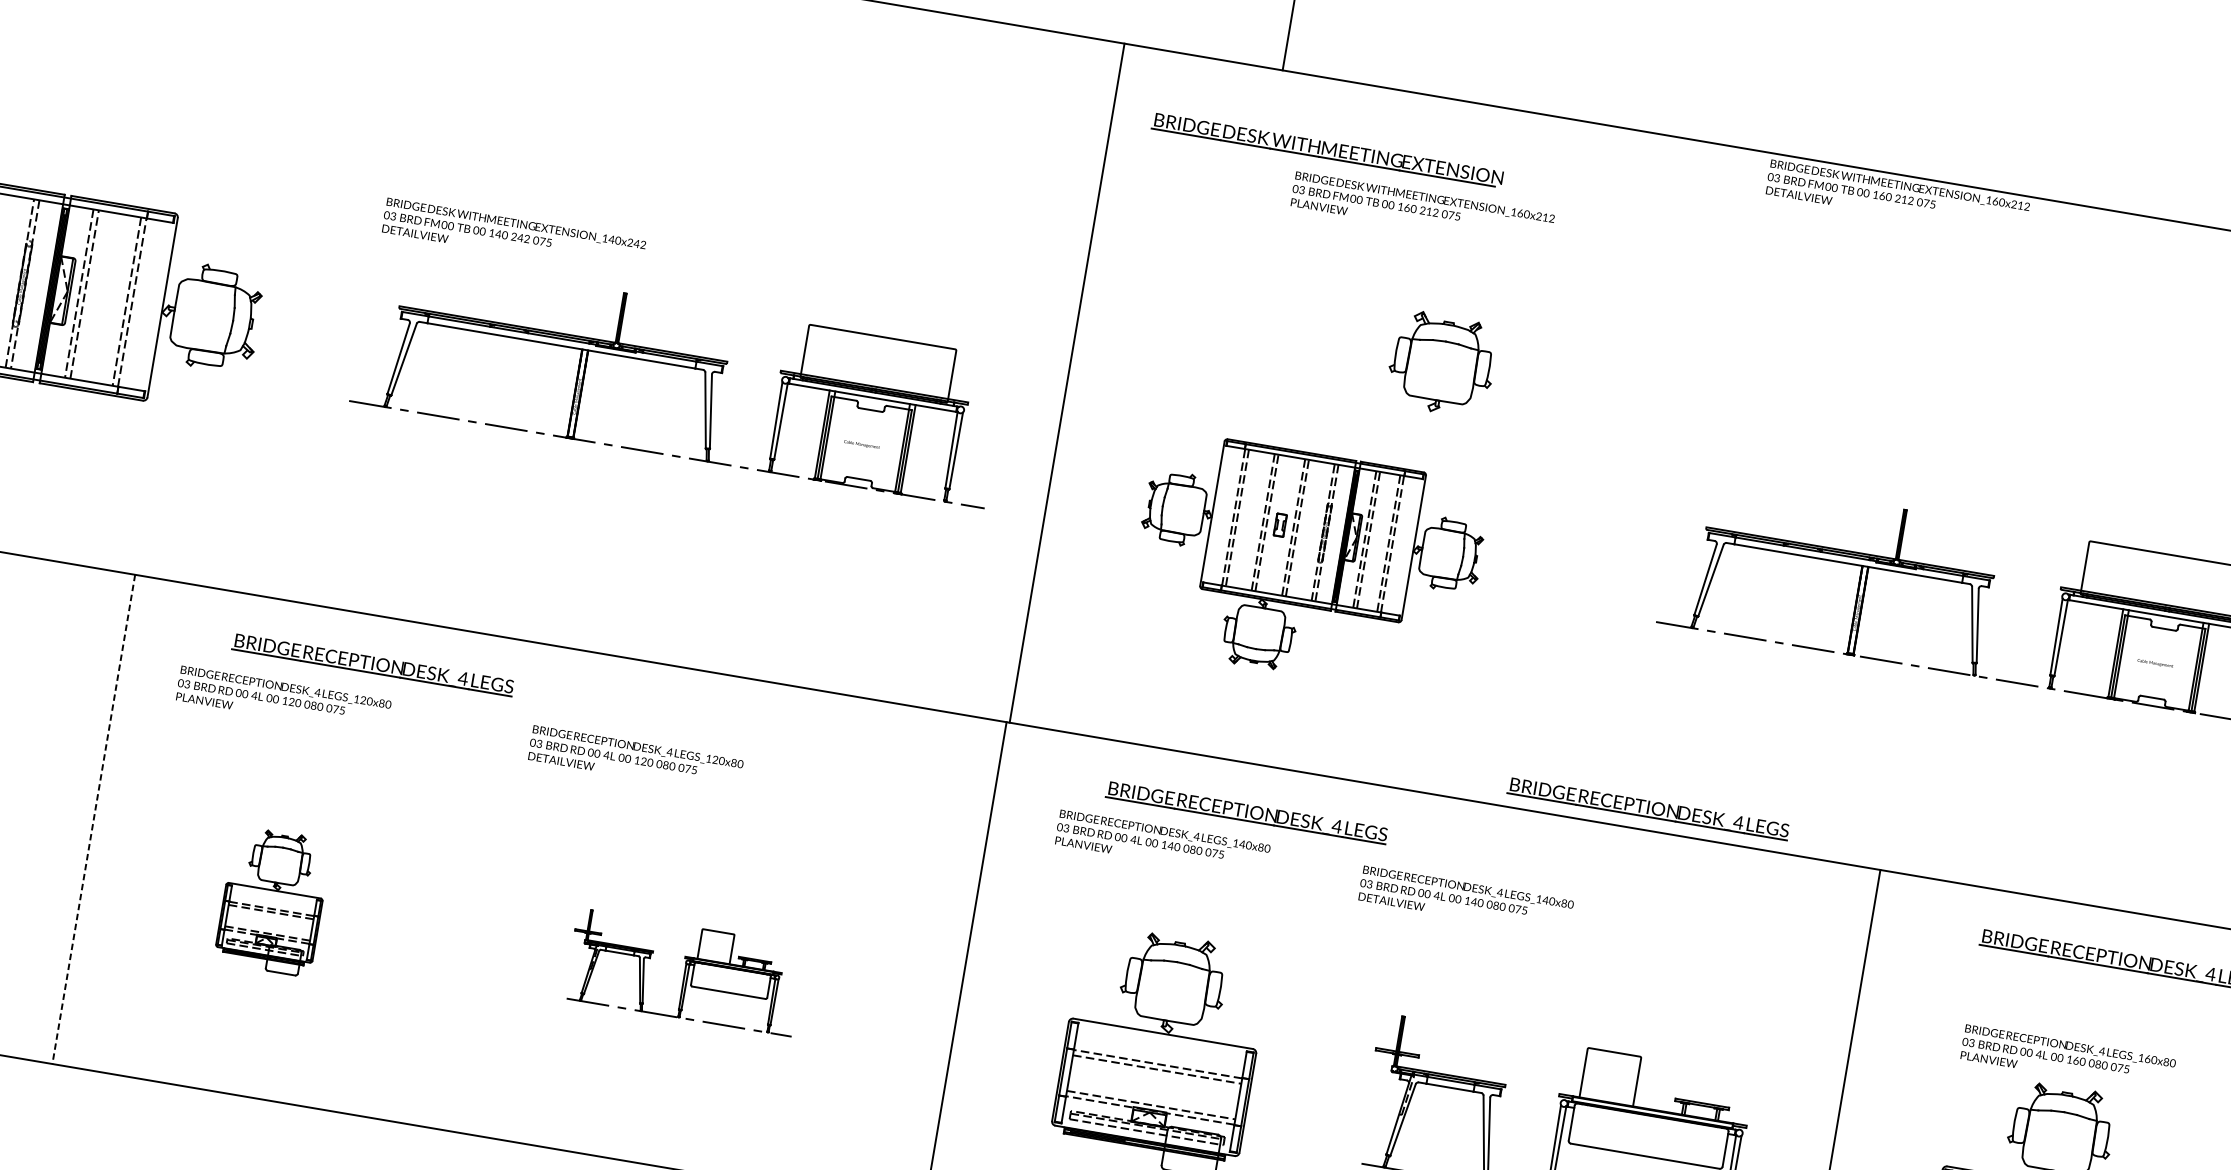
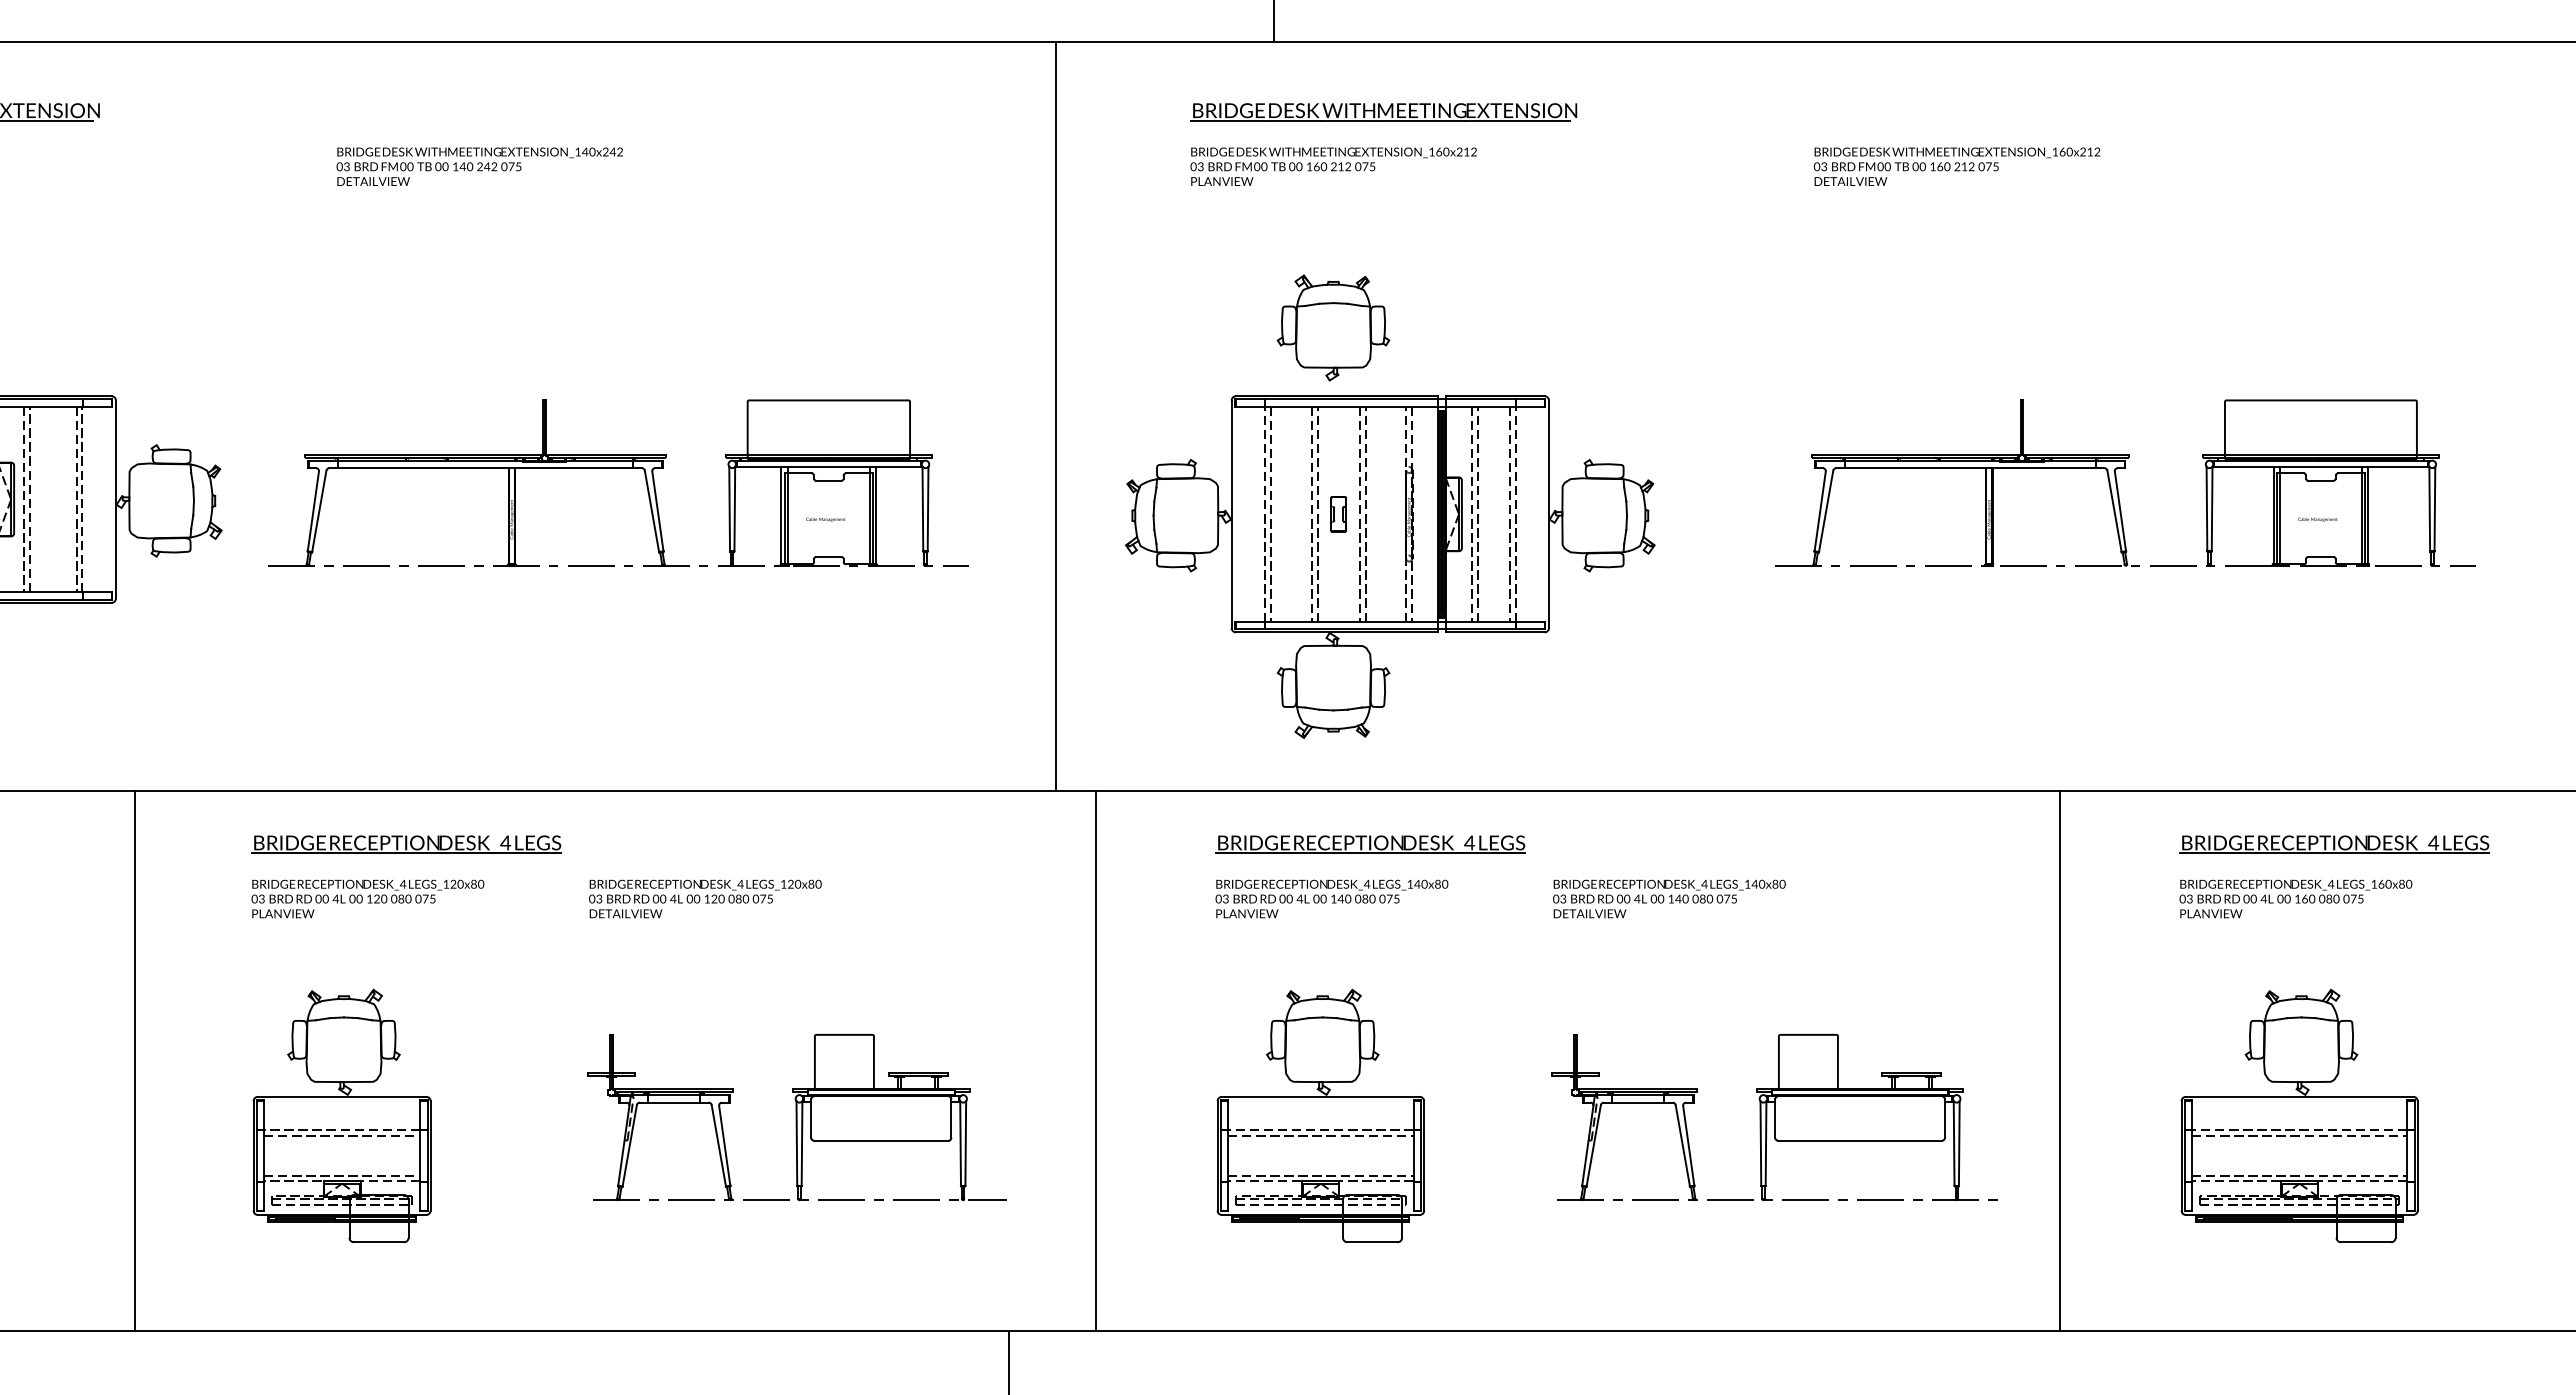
part: (1327, 150) -> (1383, 112), moved
text: (1898, 198) -> (1957, 166), moved
text: (1422, 210) -> (1333, 166), moved
text: (513, 236) -> (479, 166), moved
part: (1442, 363) -> (1333, 327), moved
part: (681, 366) -> (618, 468), moved
line: (1066, 383) -> (1055, 416), moved
part: (1307, 563) -> (1390, 566), size x1.43
text: (283, 700) -> (367, 898), moved
part: (1648, 808) -> (1800, 767), removed
line: (93, 818) -> (134, 1060), dashed -> solid
text: (1162, 844) -> (1331, 898), moved
part: (272, 900) -> (341, 1115), size x1.67
text: (1466, 900) -> (1669, 898), moved
part: (684, 972) -> (796, 1117), size x1.67
text: (2067, 1058) -> (2295, 898), moved

